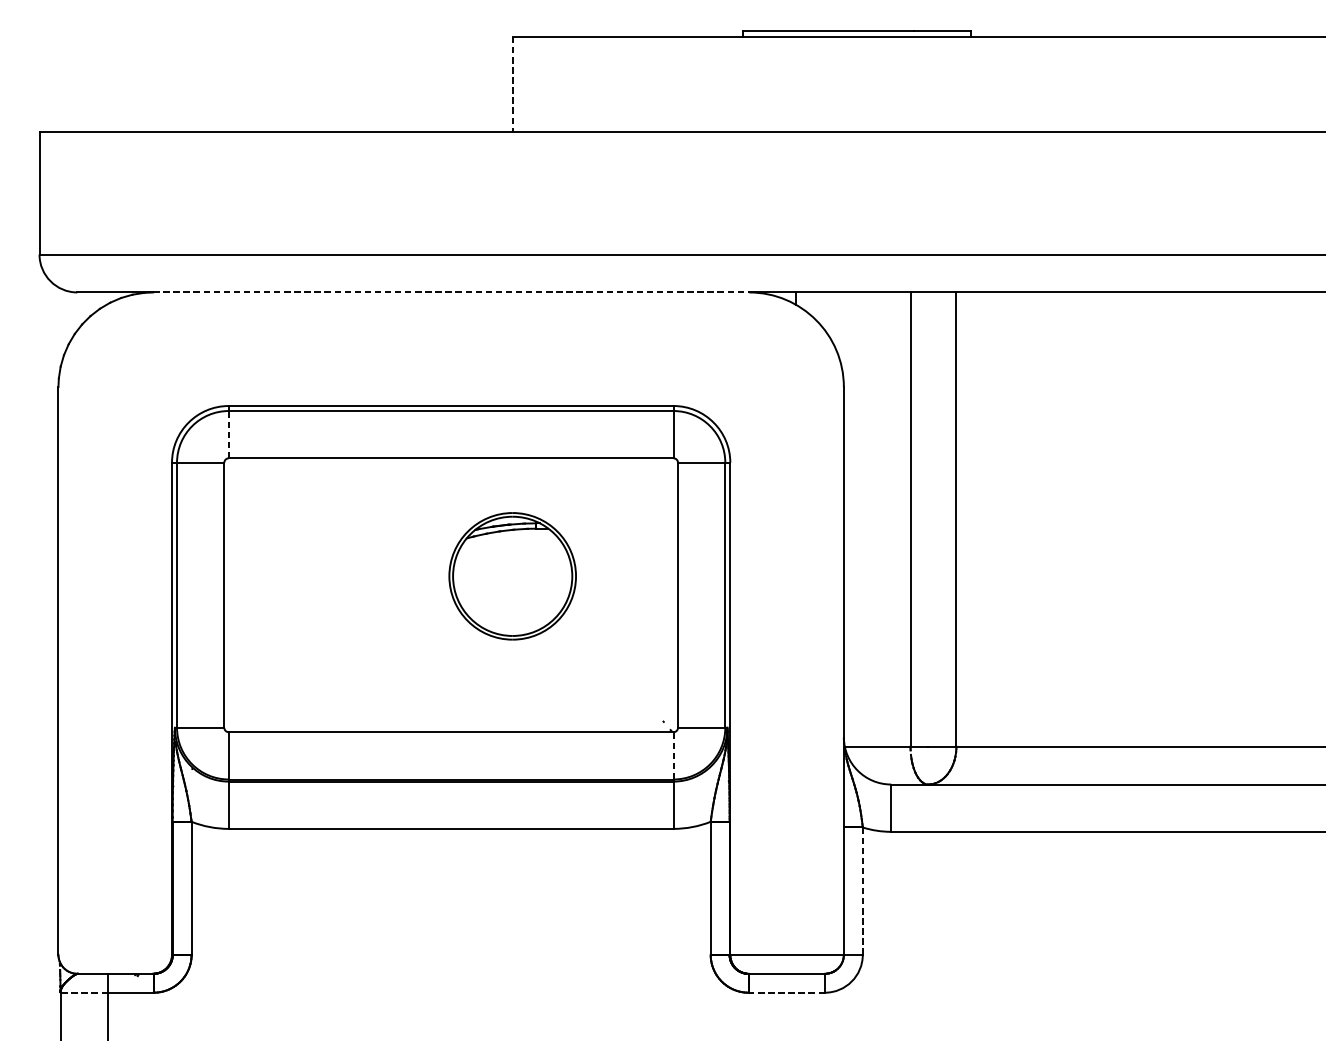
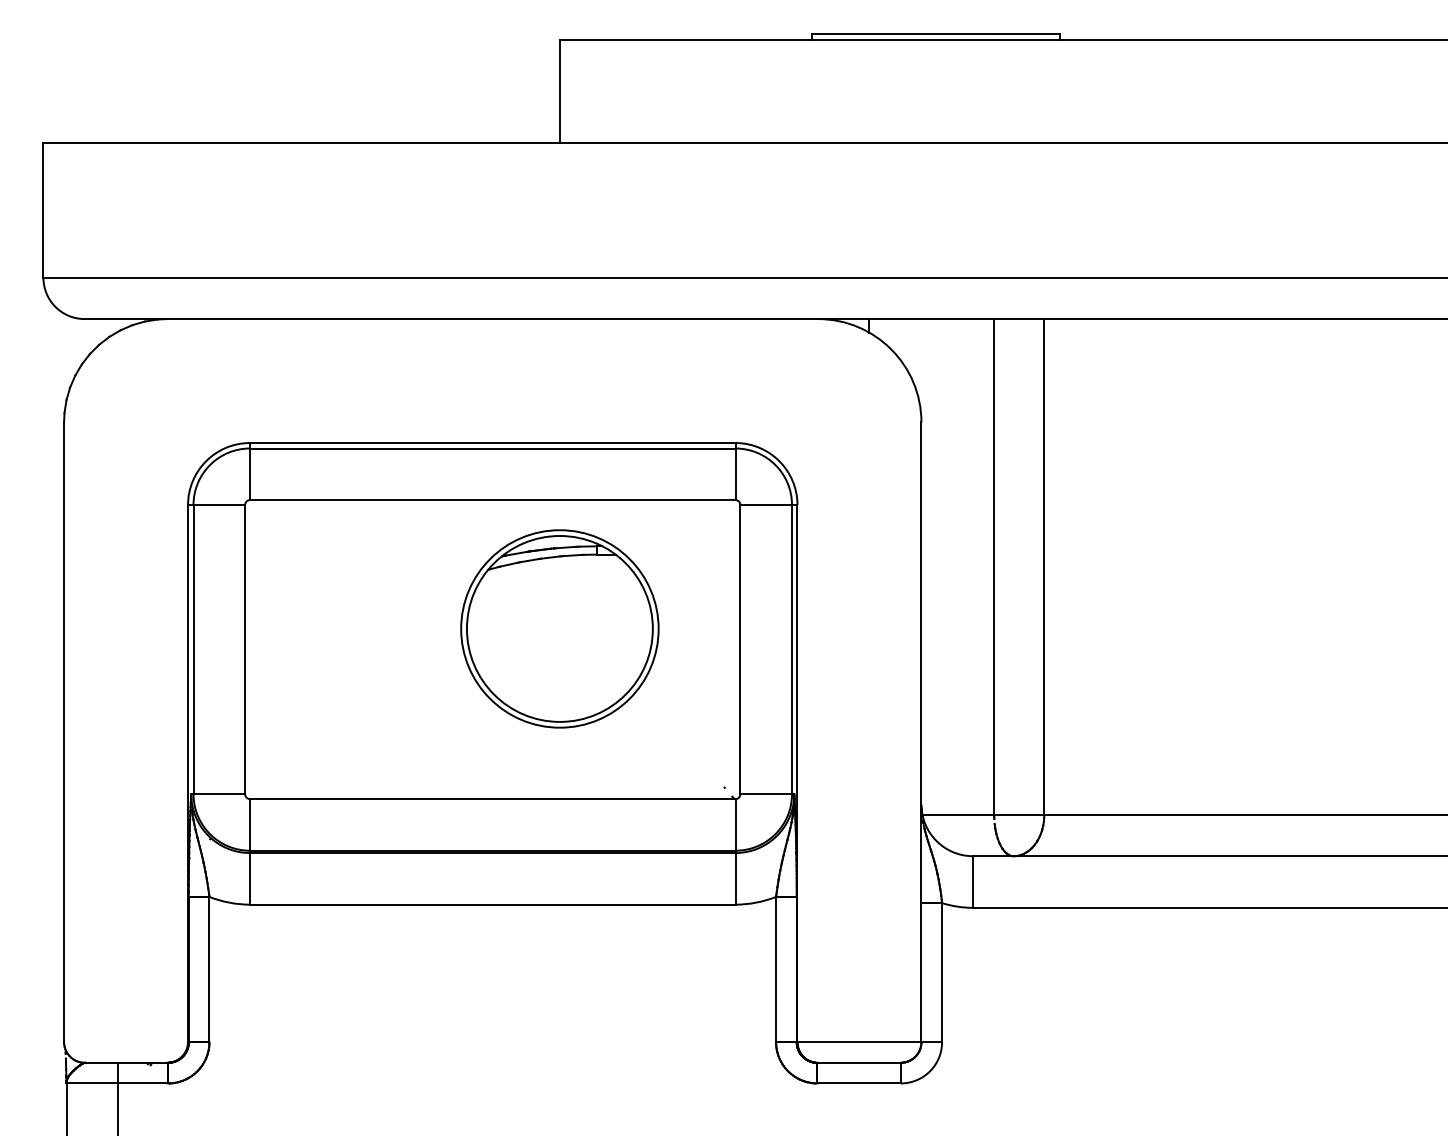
line: (512, 83) -> (559, 91), dashed -> solid
line: (451, 292) -> (493, 319), dashed -> solid
line: (229, 434) -> (250, 474), dashed -> solid
part: (512, 575) -> (559, 628), size x1.43
line: (673, 755) -> (735, 824), dashed -> solid
line: (863, 891) -> (942, 972), dashed -> solid
line: (84, 992) -> (92, 1083), dashed -> solid
line: (787, 992) -> (859, 1083), dashed -> solid

